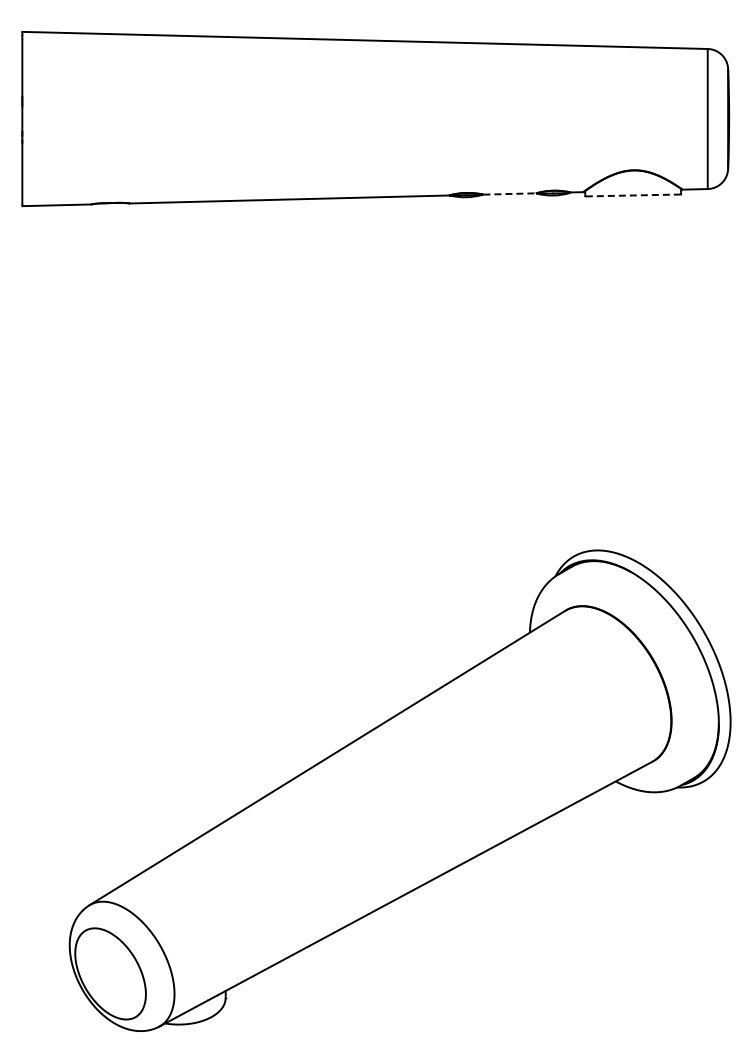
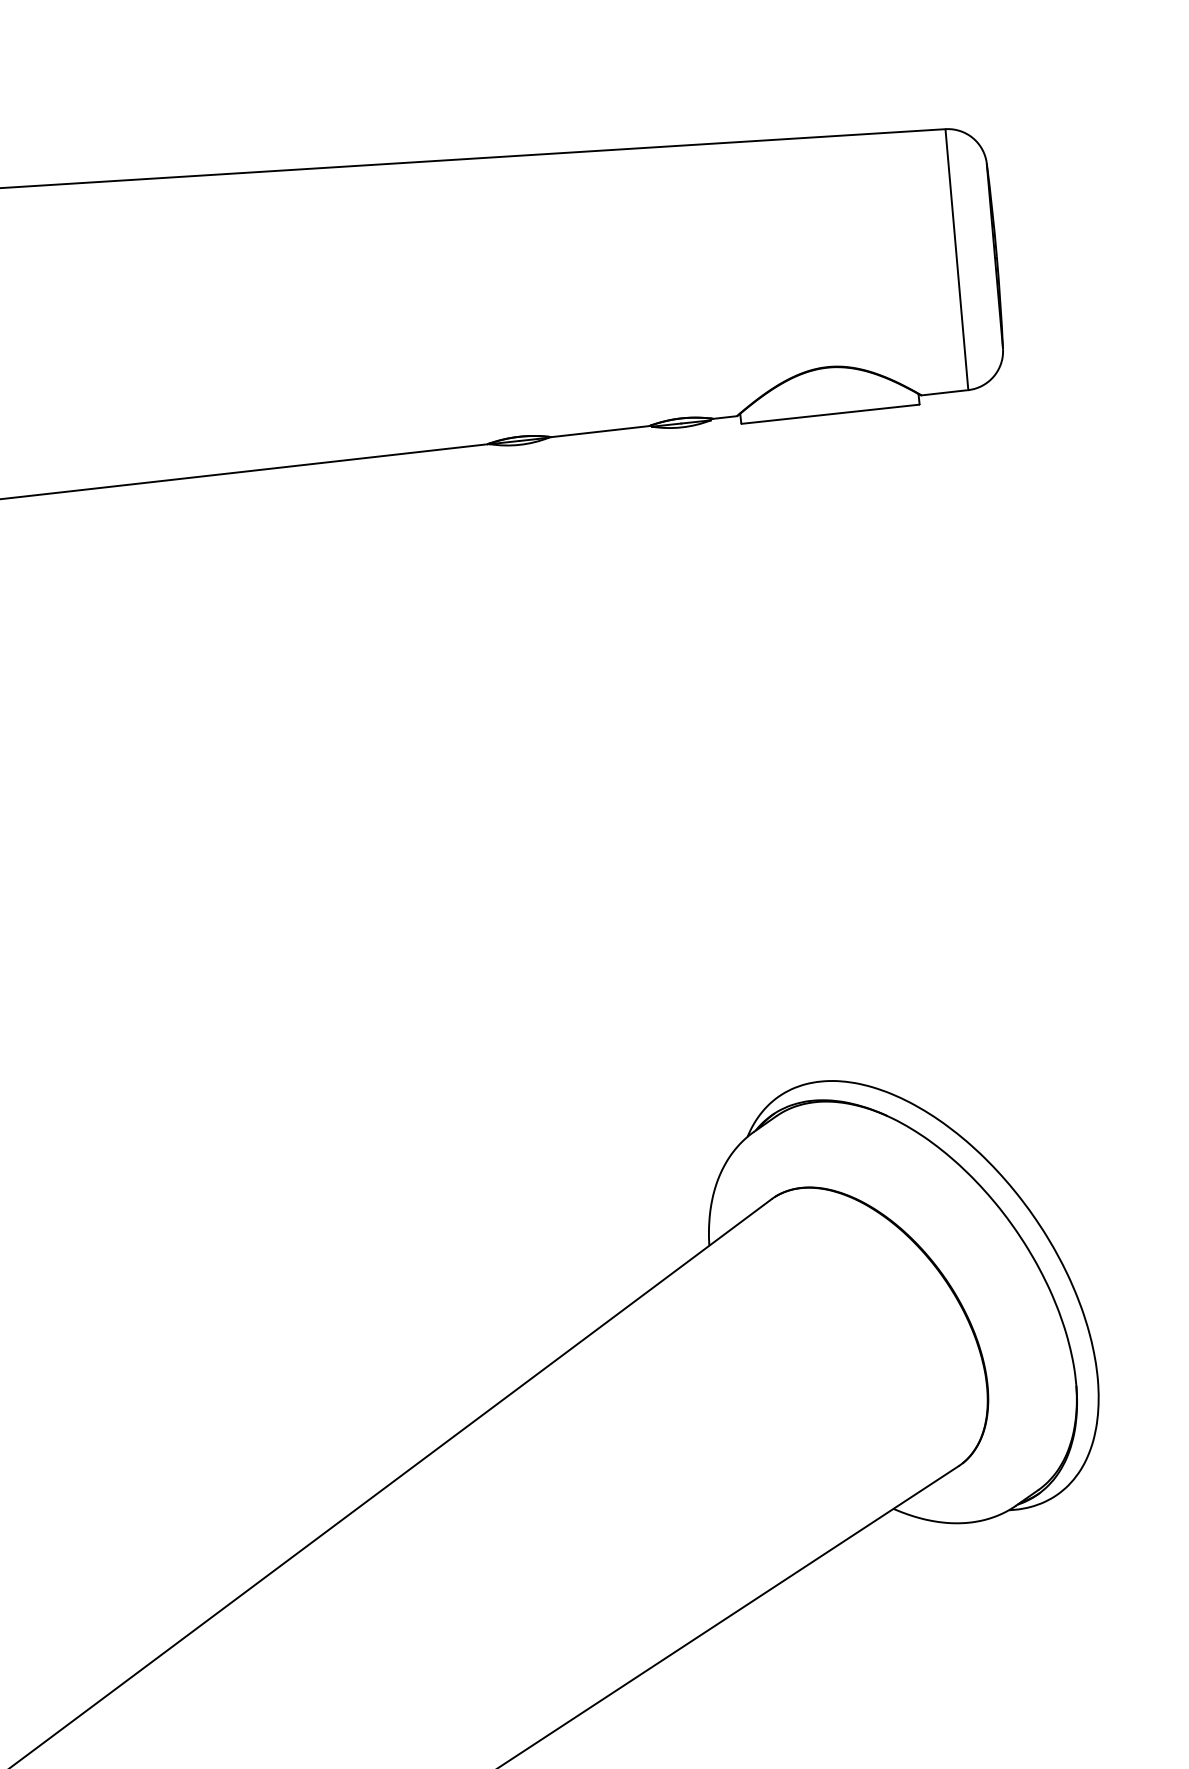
line: (510, 193) -> (601, 430), dashed -> solid
line: (633, 195) -> (831, 414), dashed -> solid

